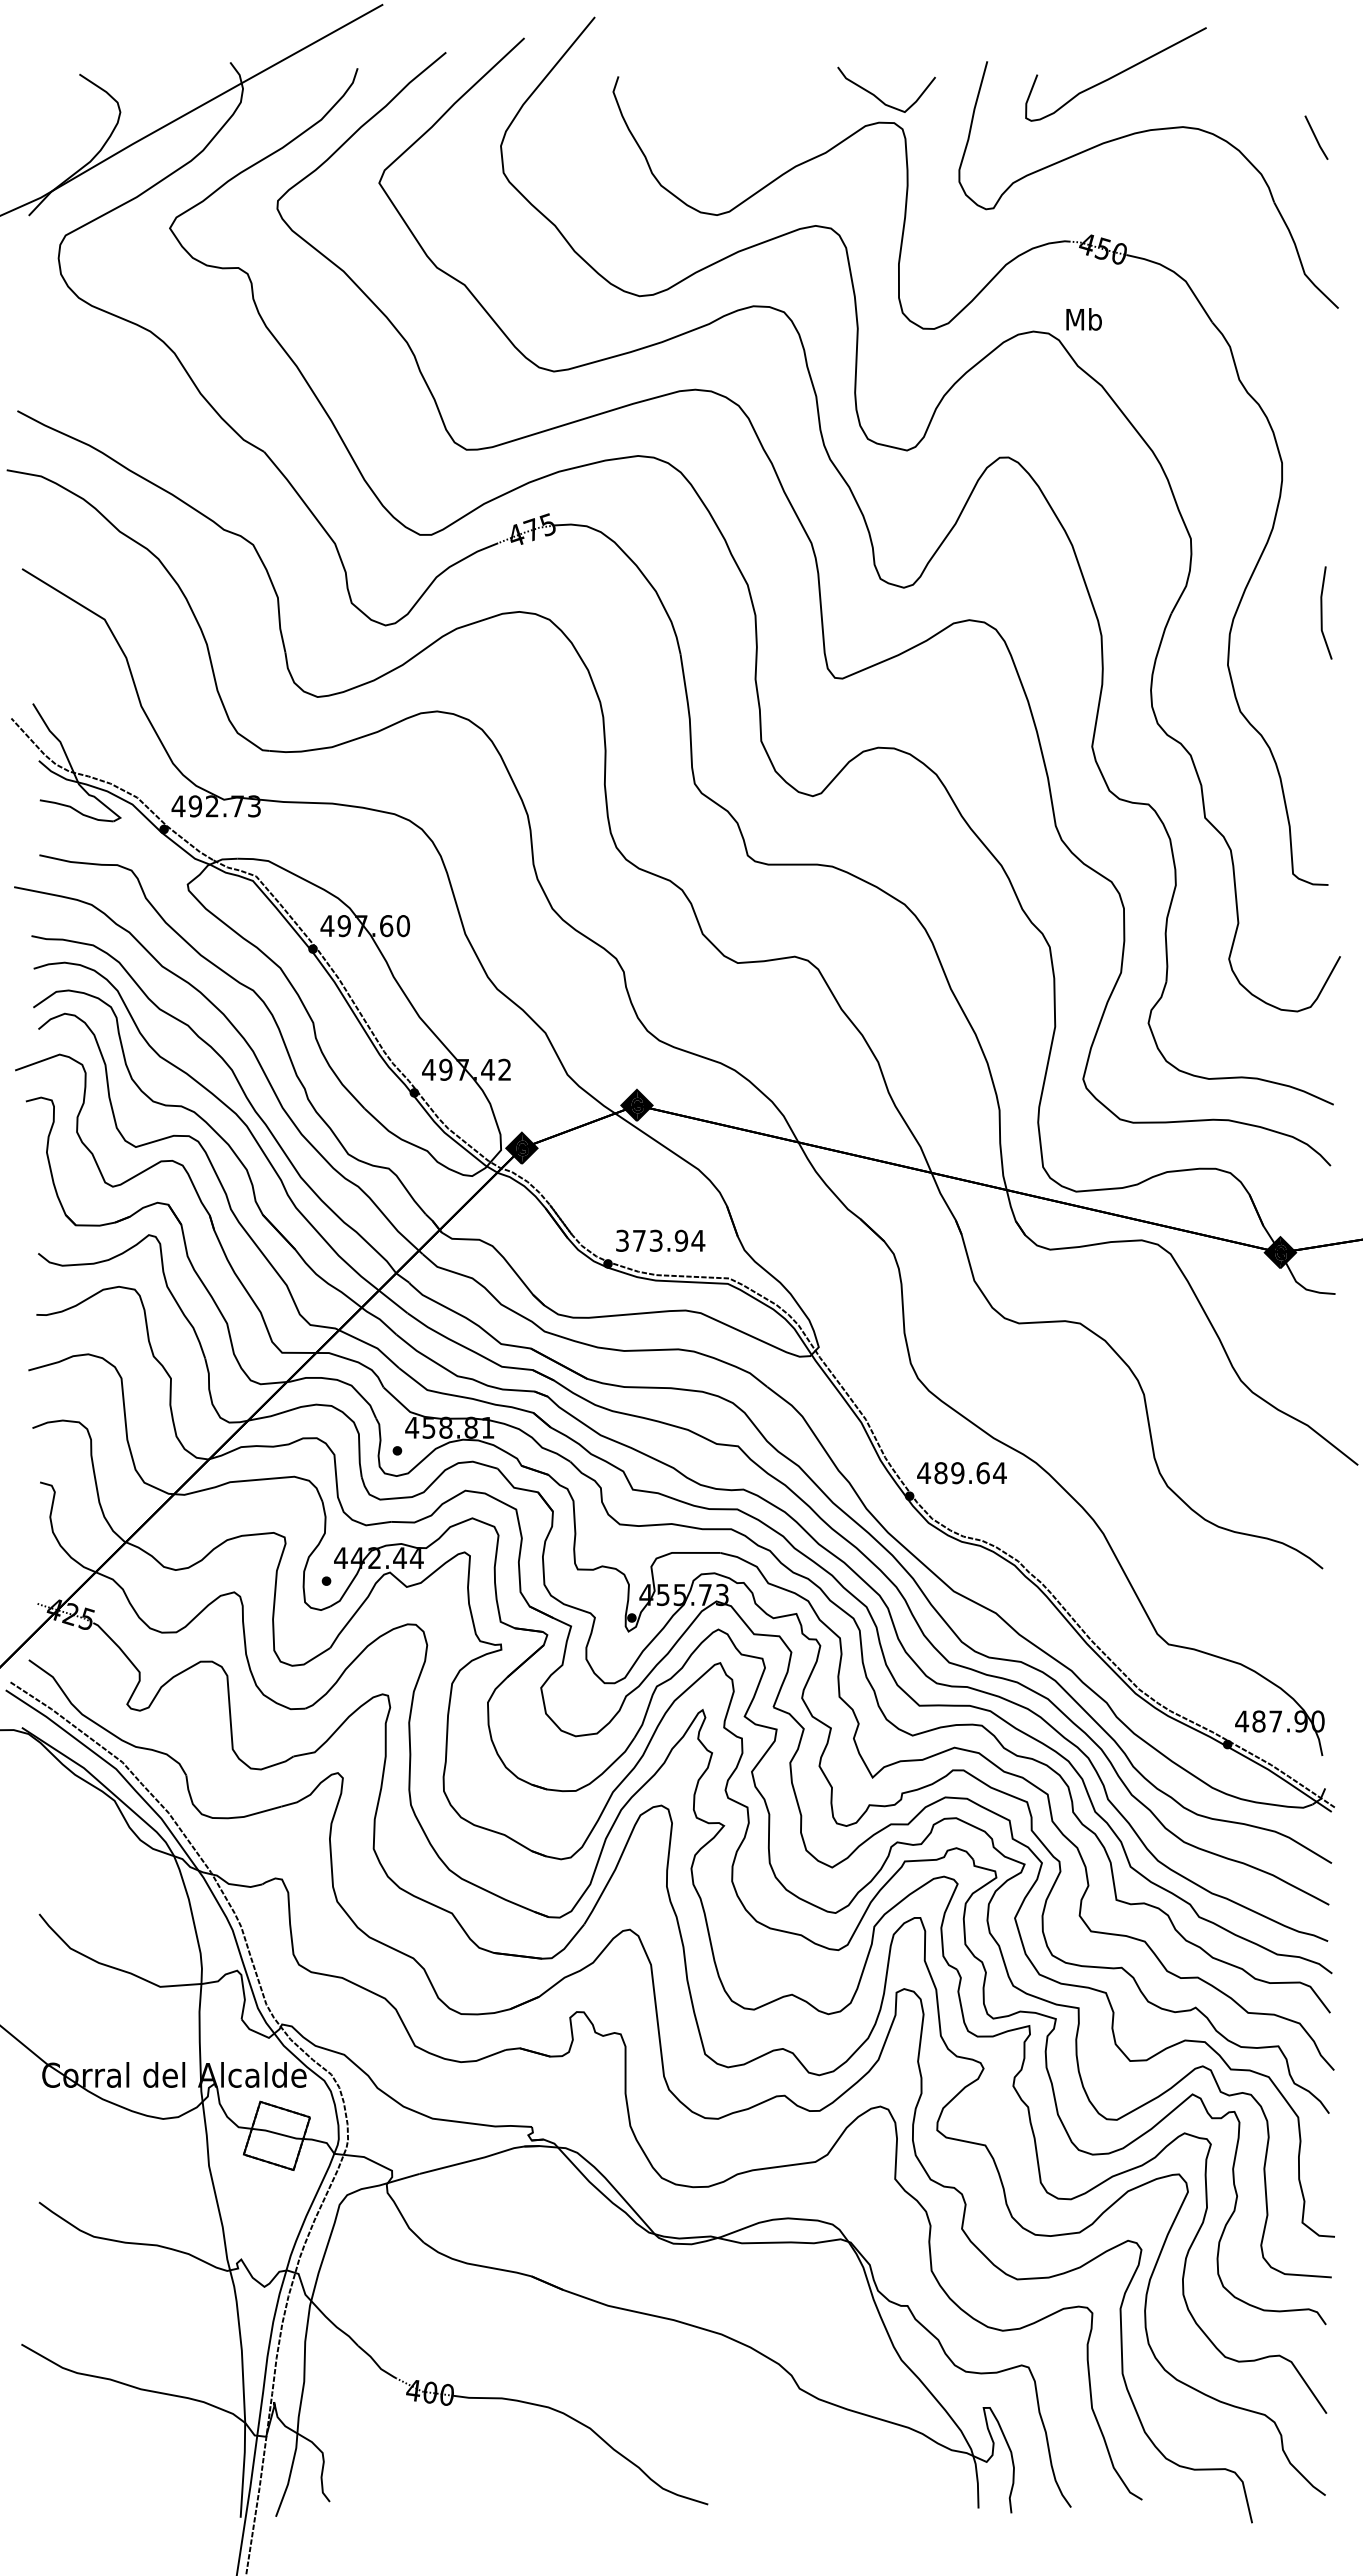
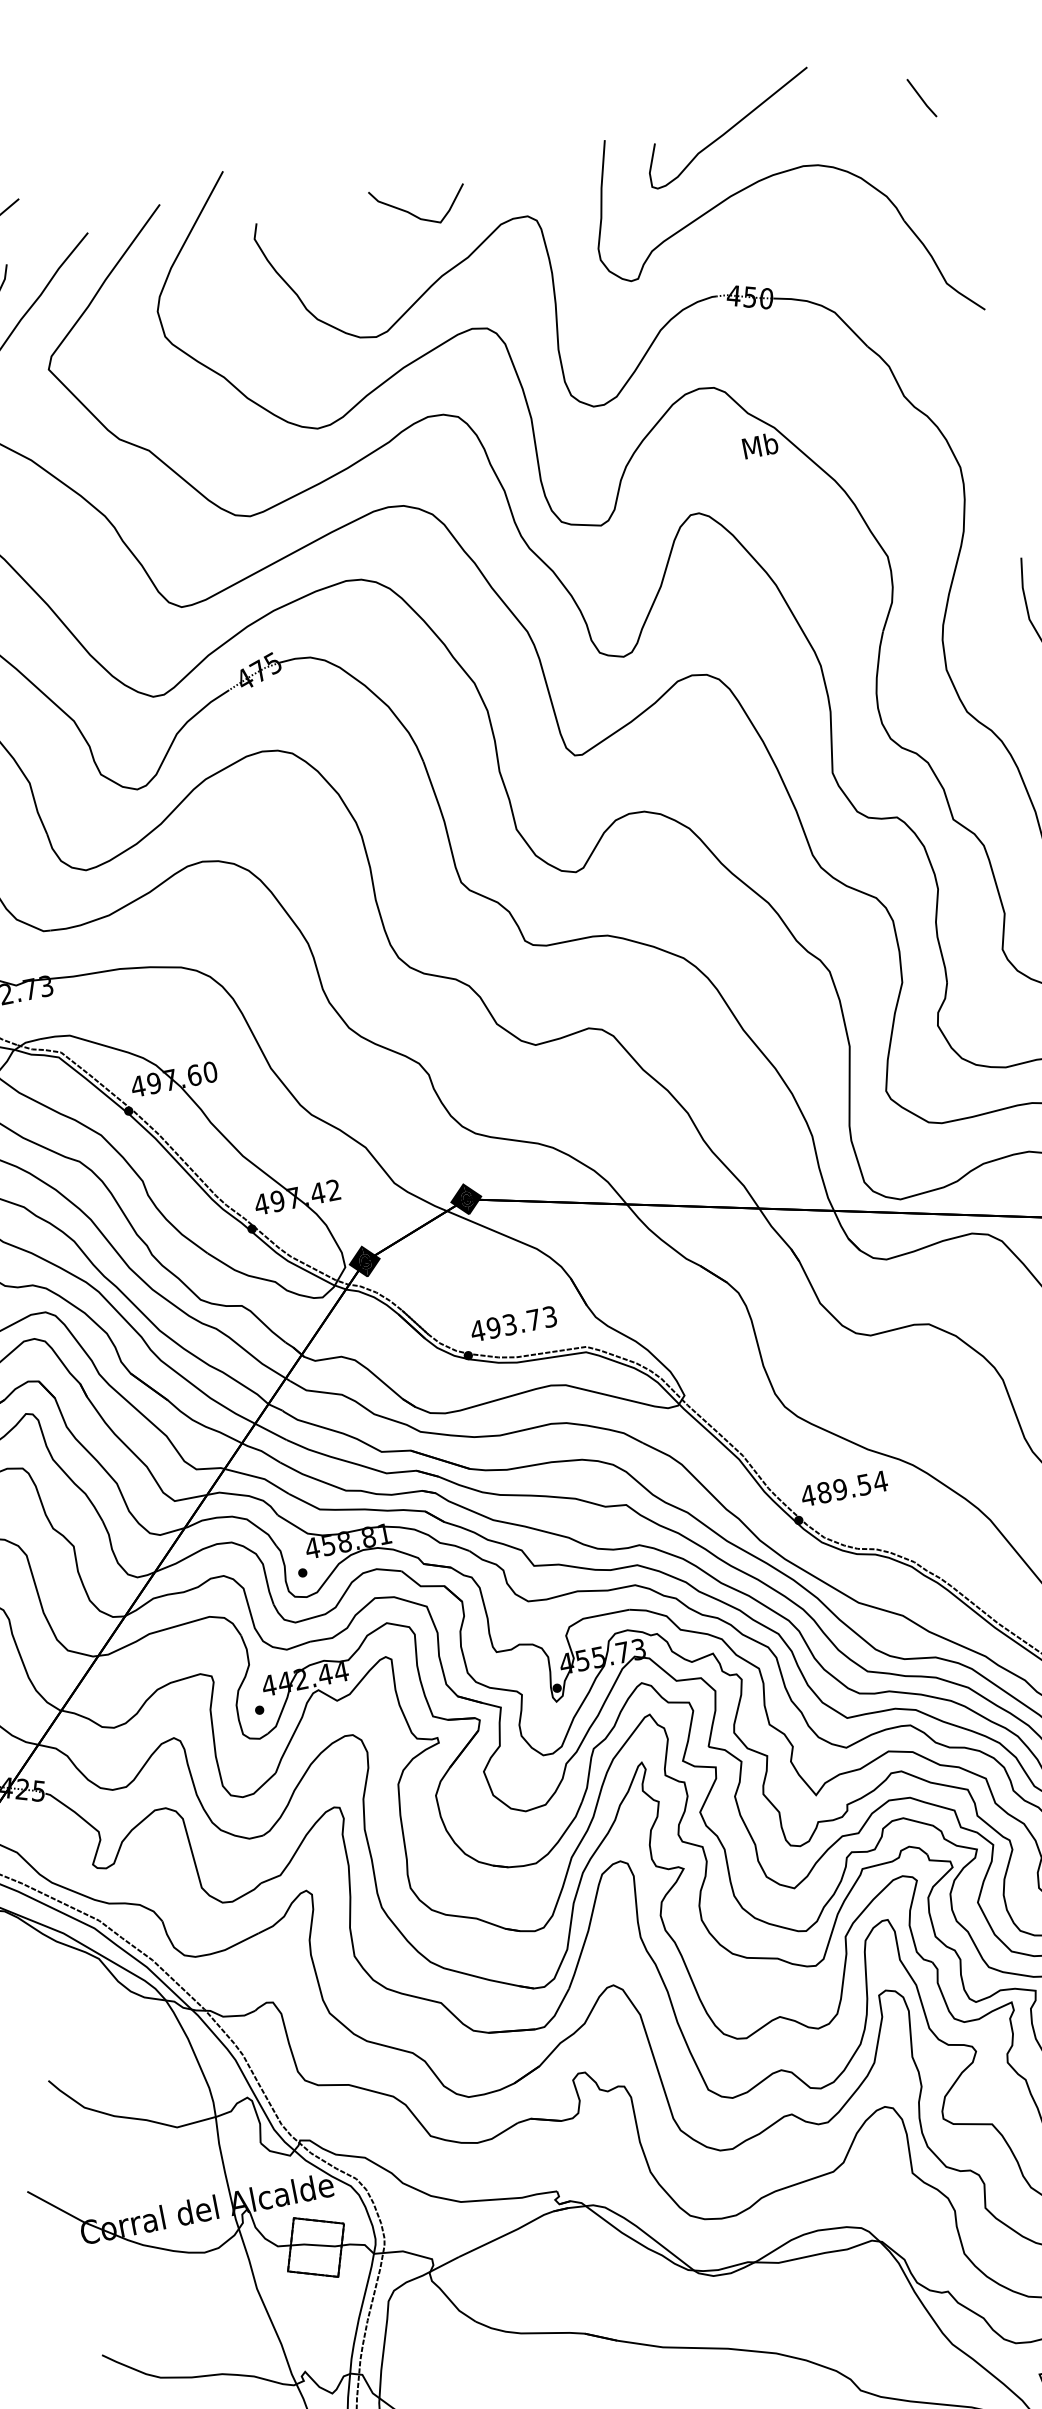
curve: (878, 97) -> (412, 213), moved
line: (1316, 137) -> (921, 97), moved
text: (1083, 319) -> (759, 445), moved
text: (660, 1240) -> (513, 1323), 373.94 -> 493.73
text: (982, 1473) -> (863, 1485), 489.64 -> 489.54

